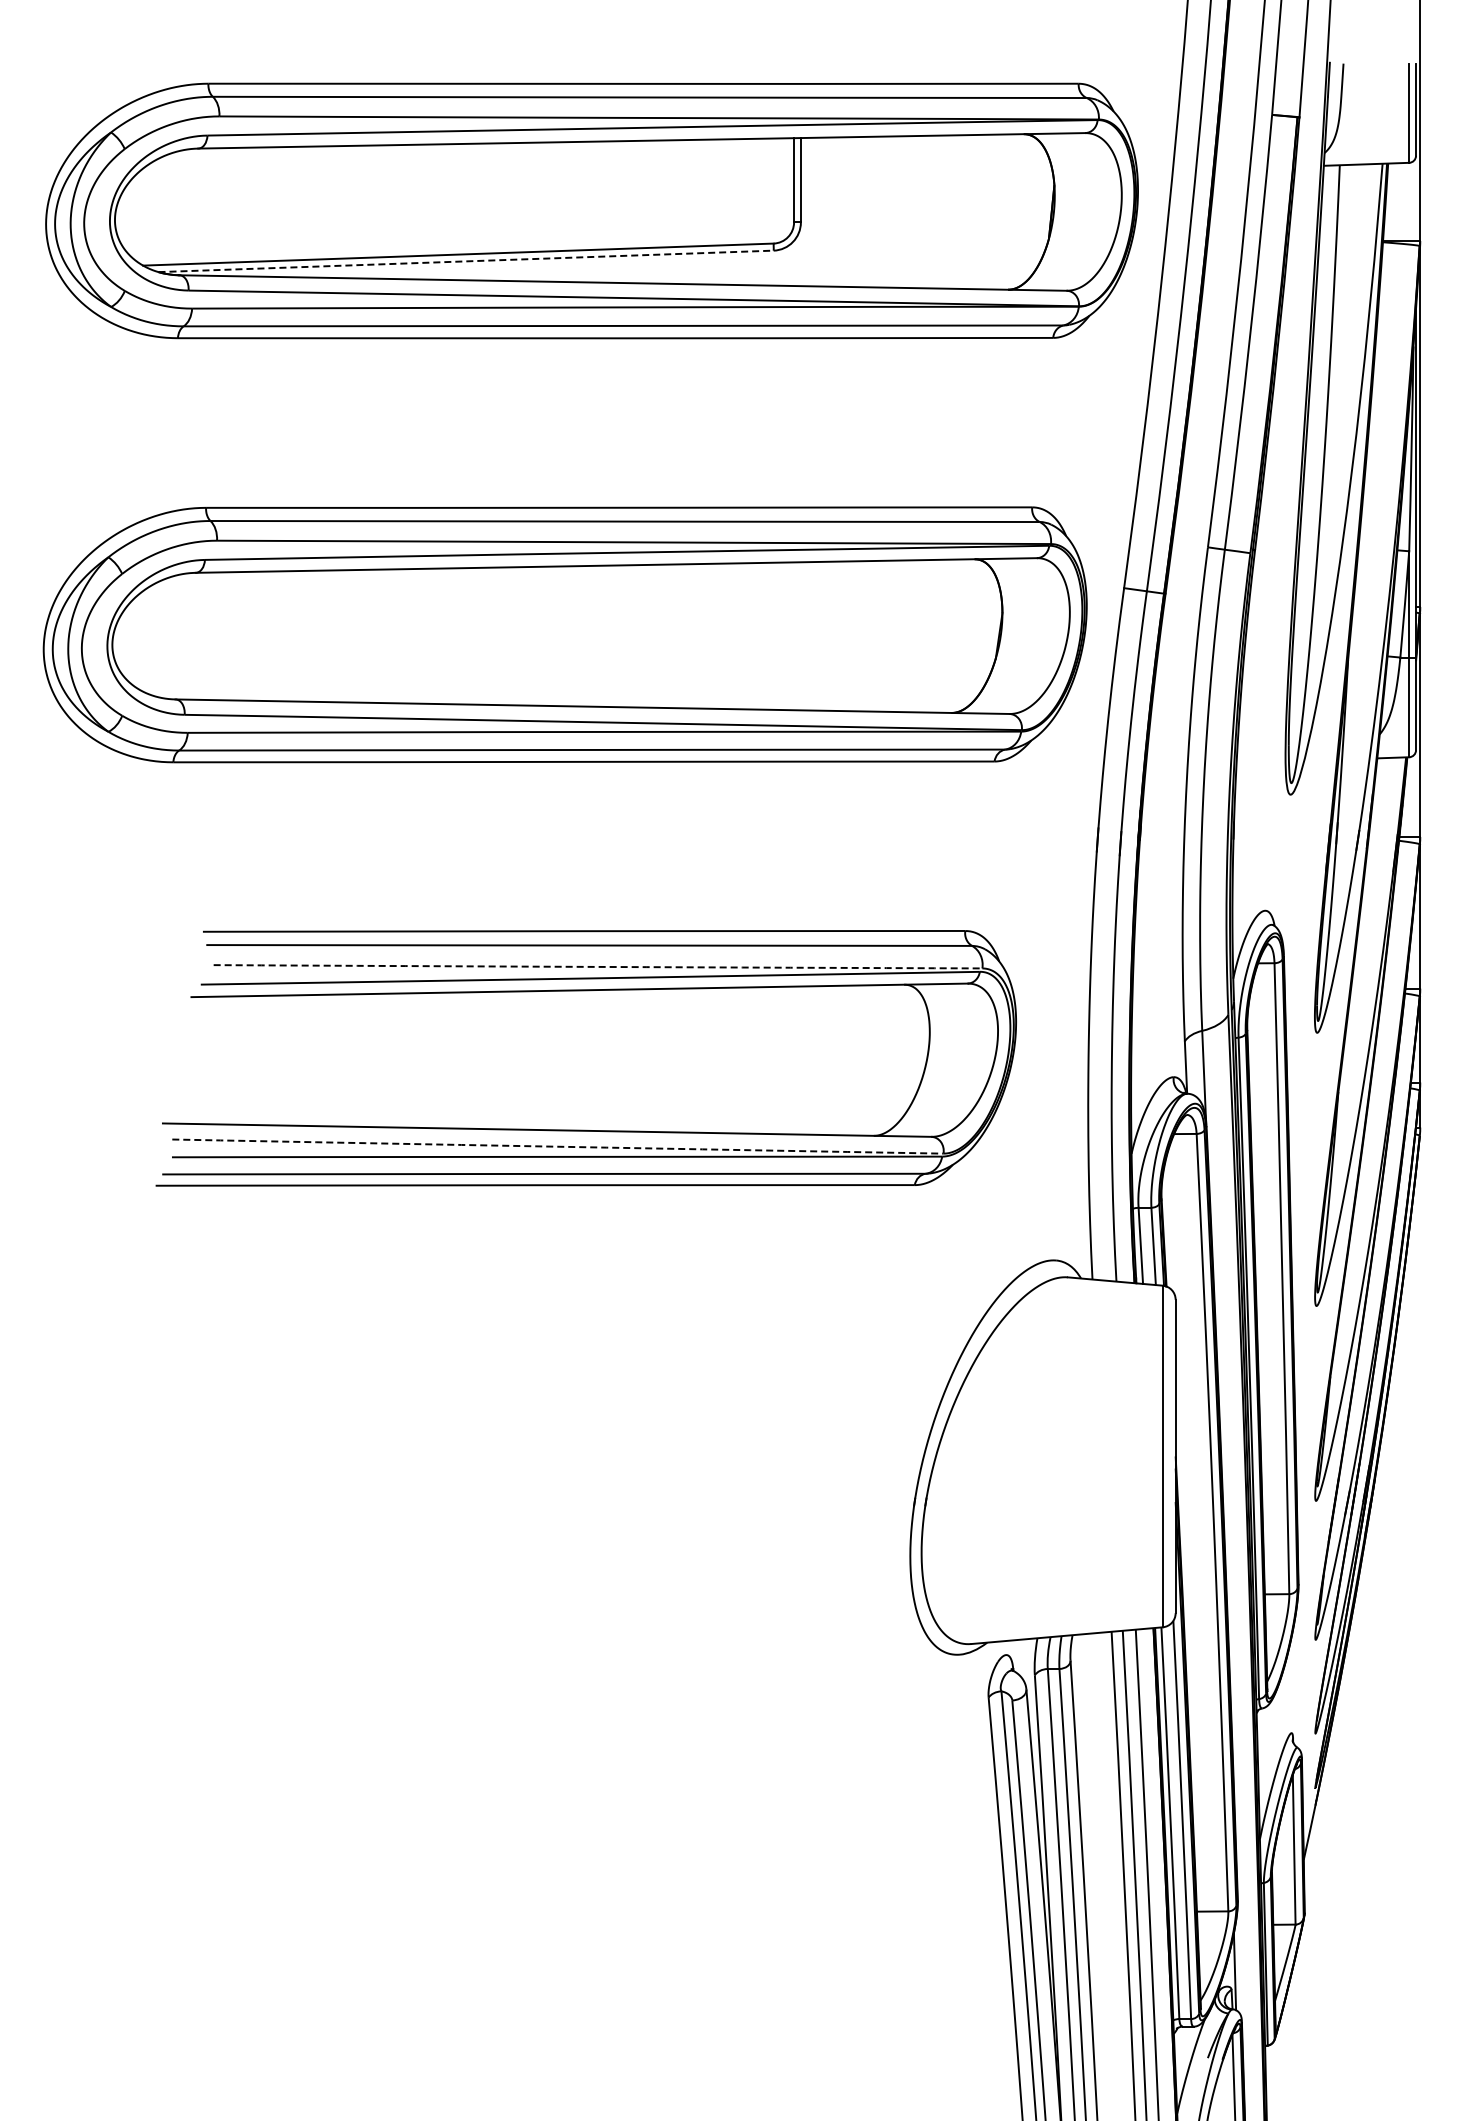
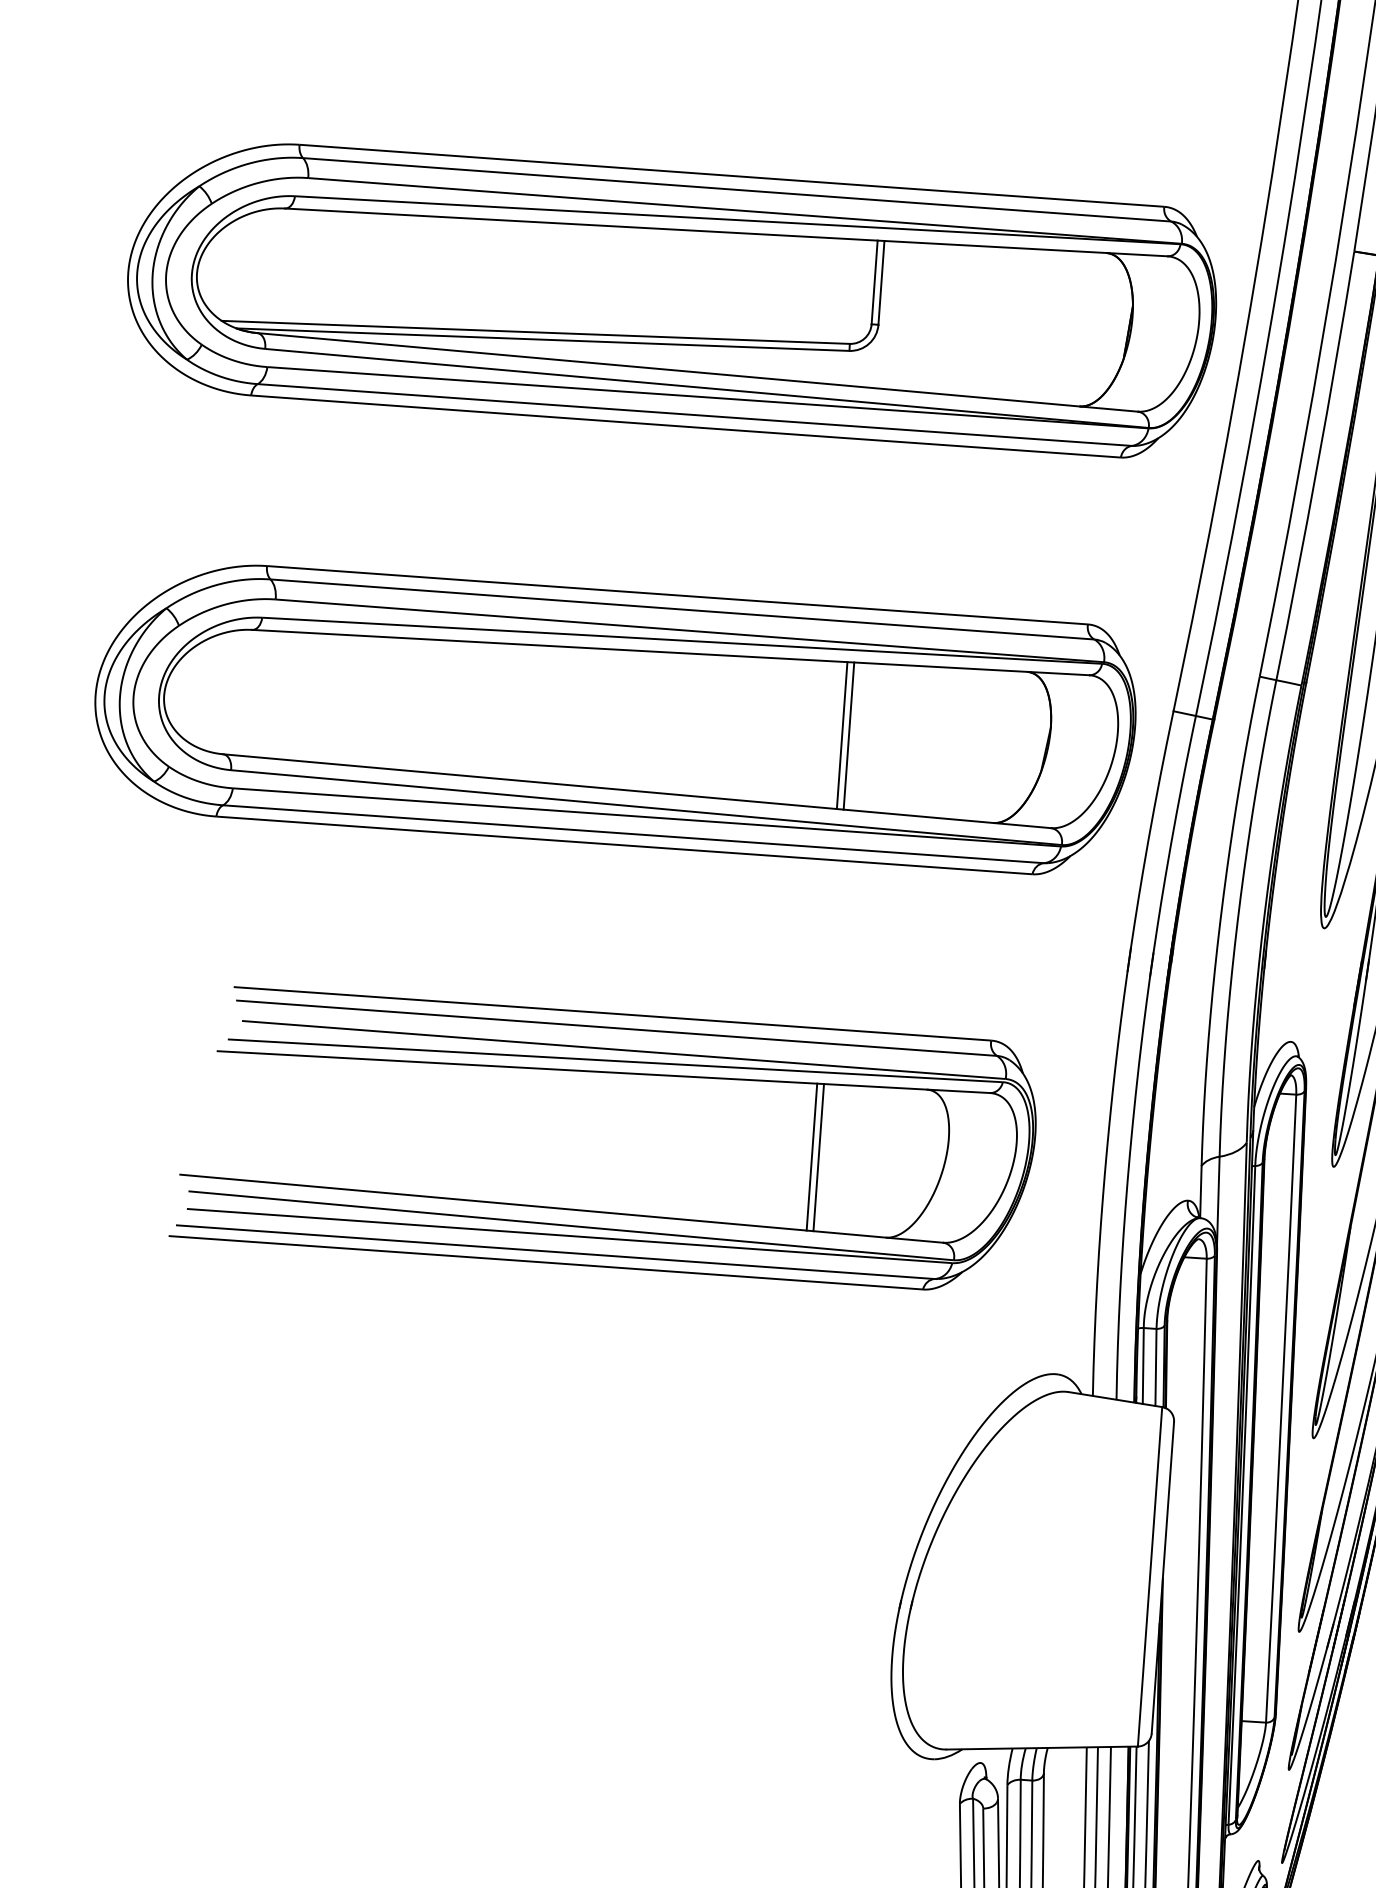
line: (466, 261) -> (543, 339), dashed -> solid
line: (794, 636) -> (842, 735), added
line: (800, 636) -> (848, 736), added
arc: (598, 966) -> (624, 1049), dashed -> solid
line: (794, 1060) -> (812, 1157), added
line: (800, 1060) -> (818, 1157), added
arc: (557, 1146) -> (570, 1225), dashed -> solid

